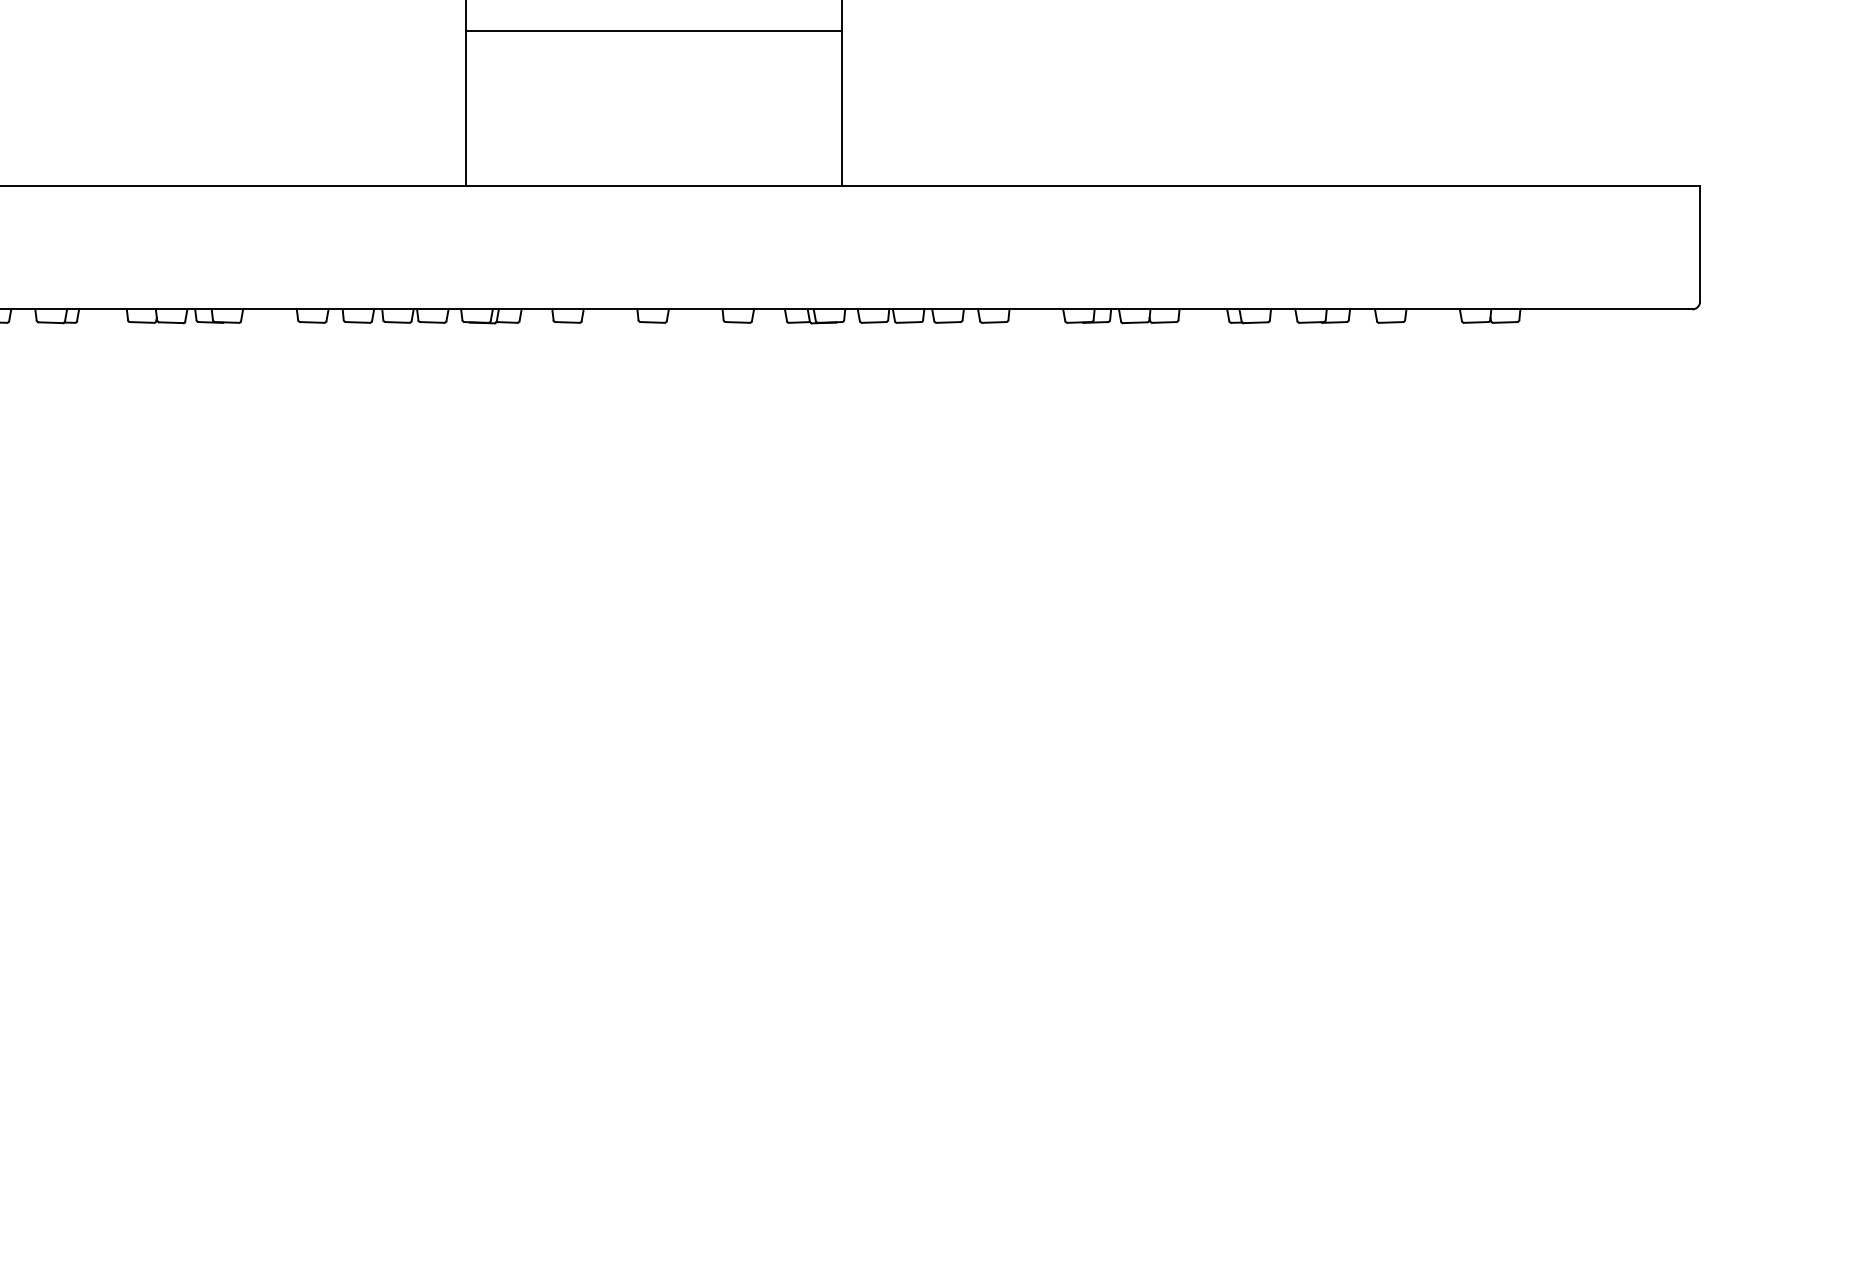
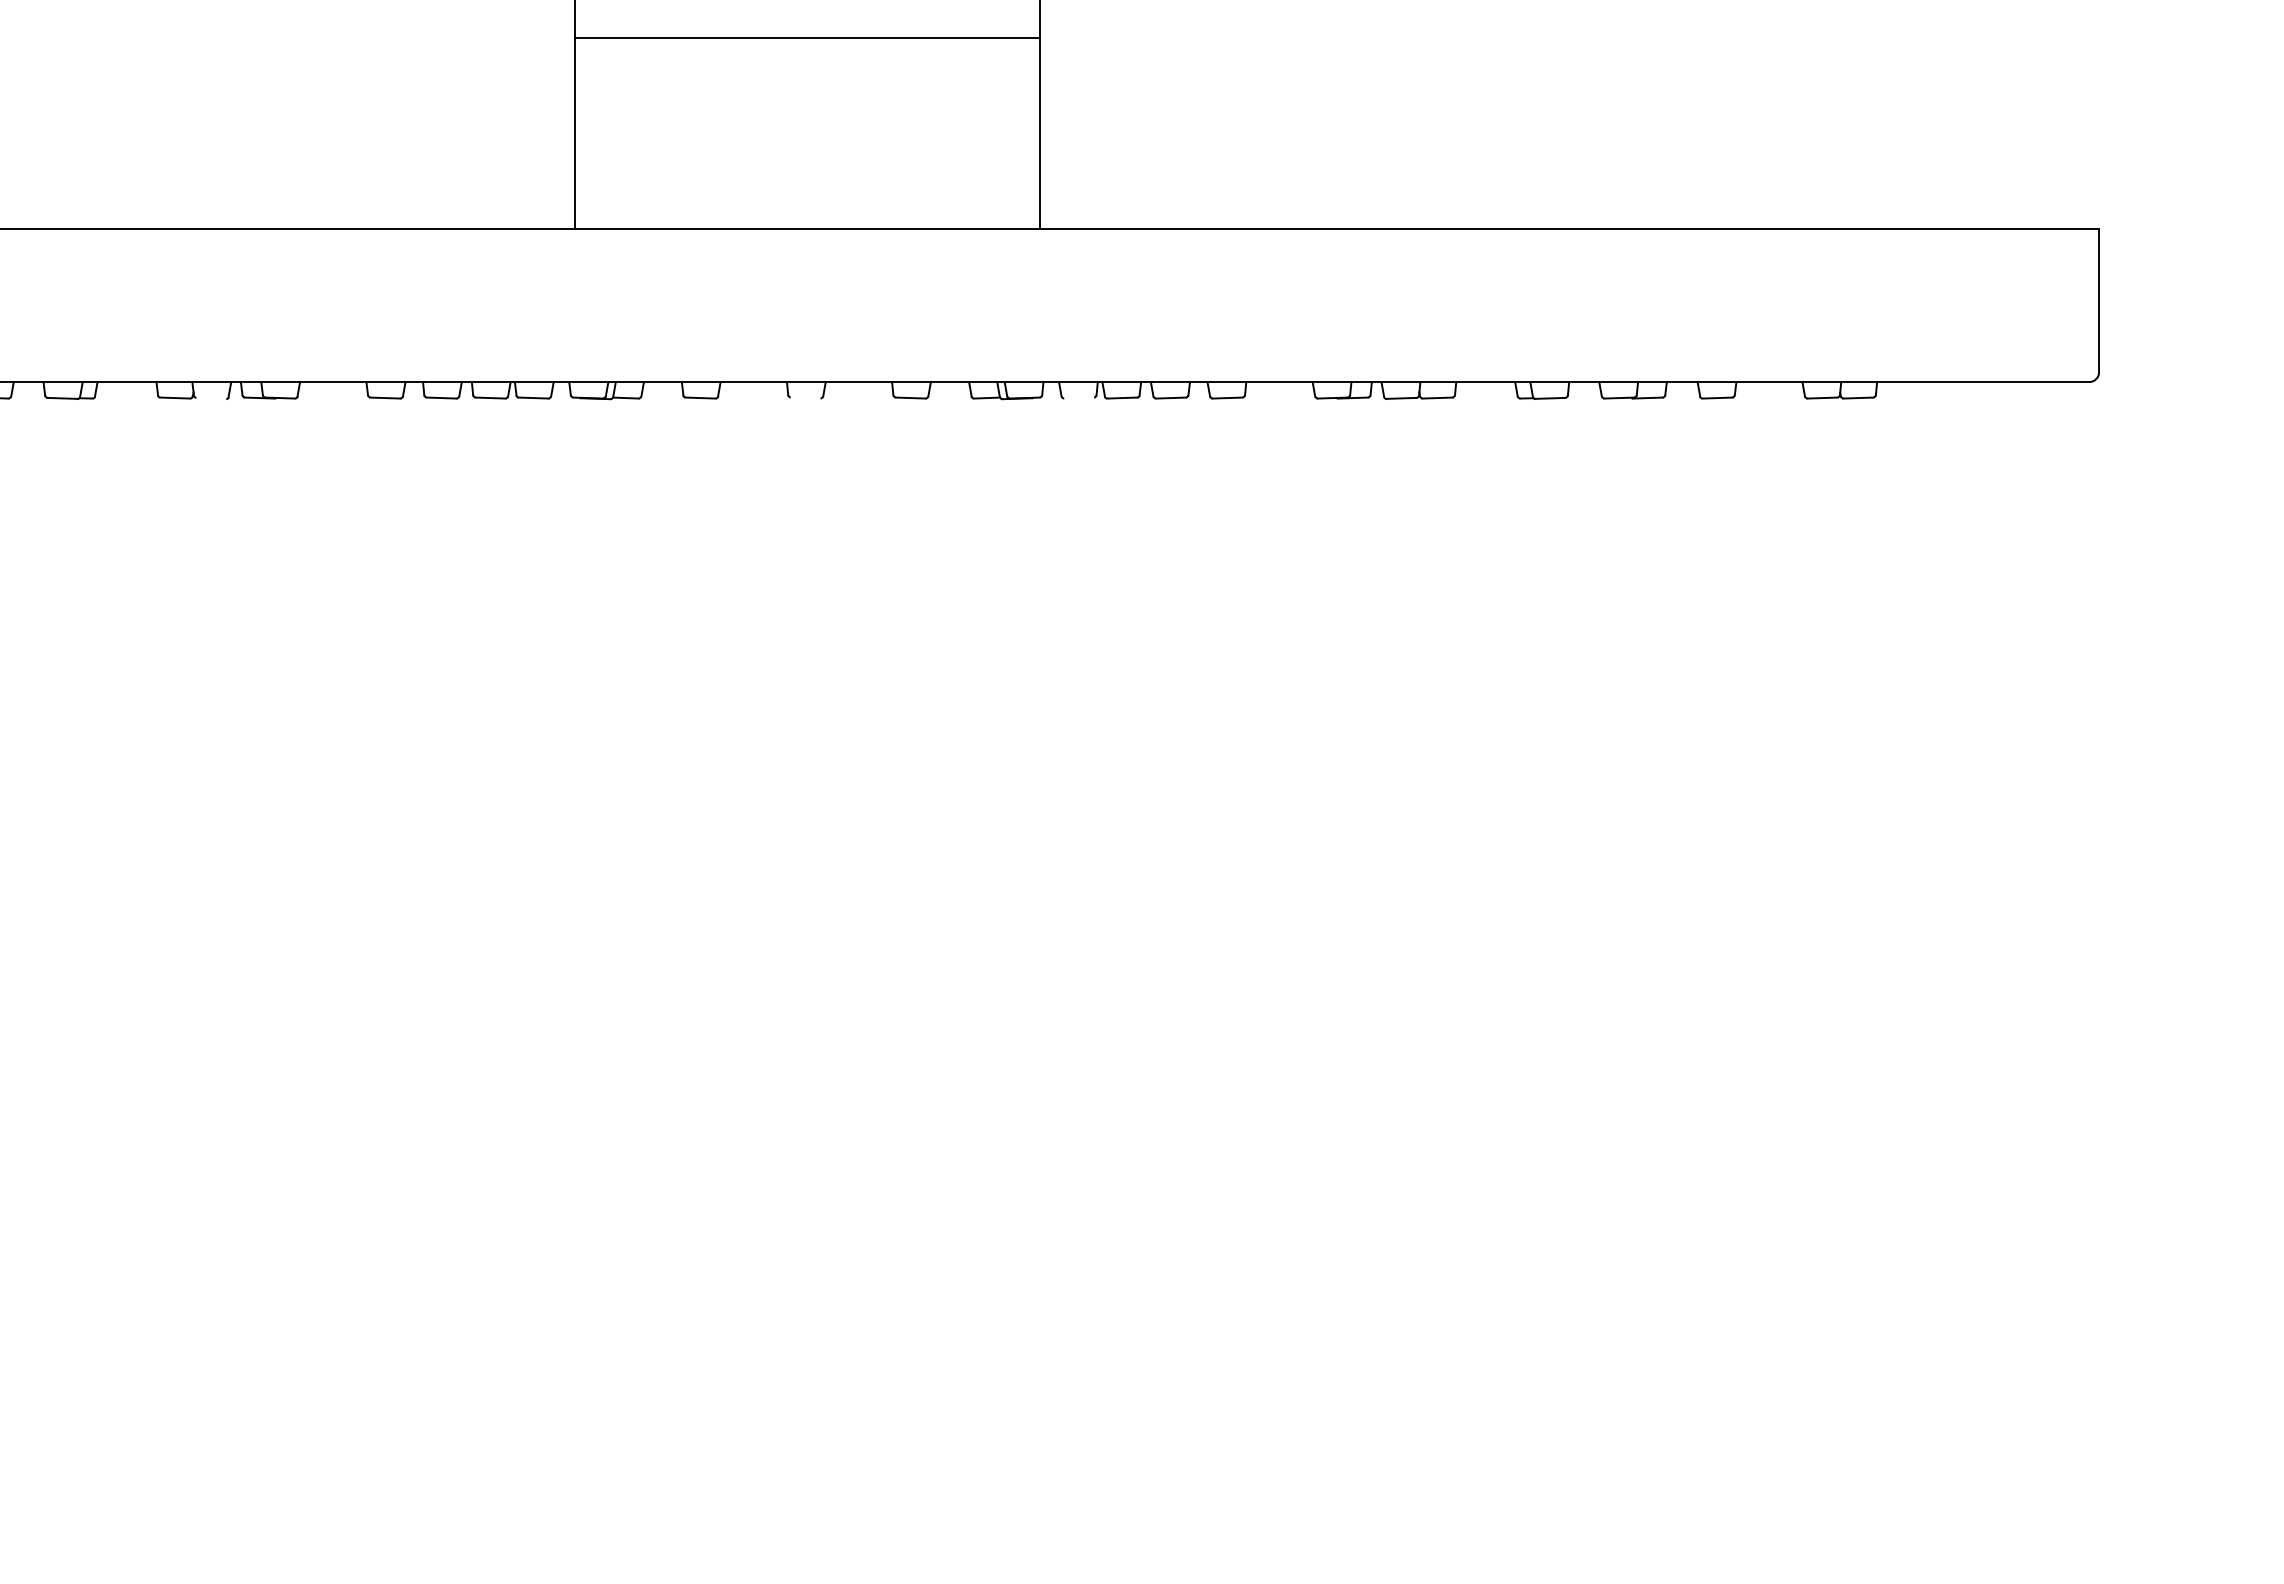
line: (171, 321) -> (211, 397), removed
line: (652, 321) -> (805, 397), removed
line: (873, 321) -> (1078, 397), removed

